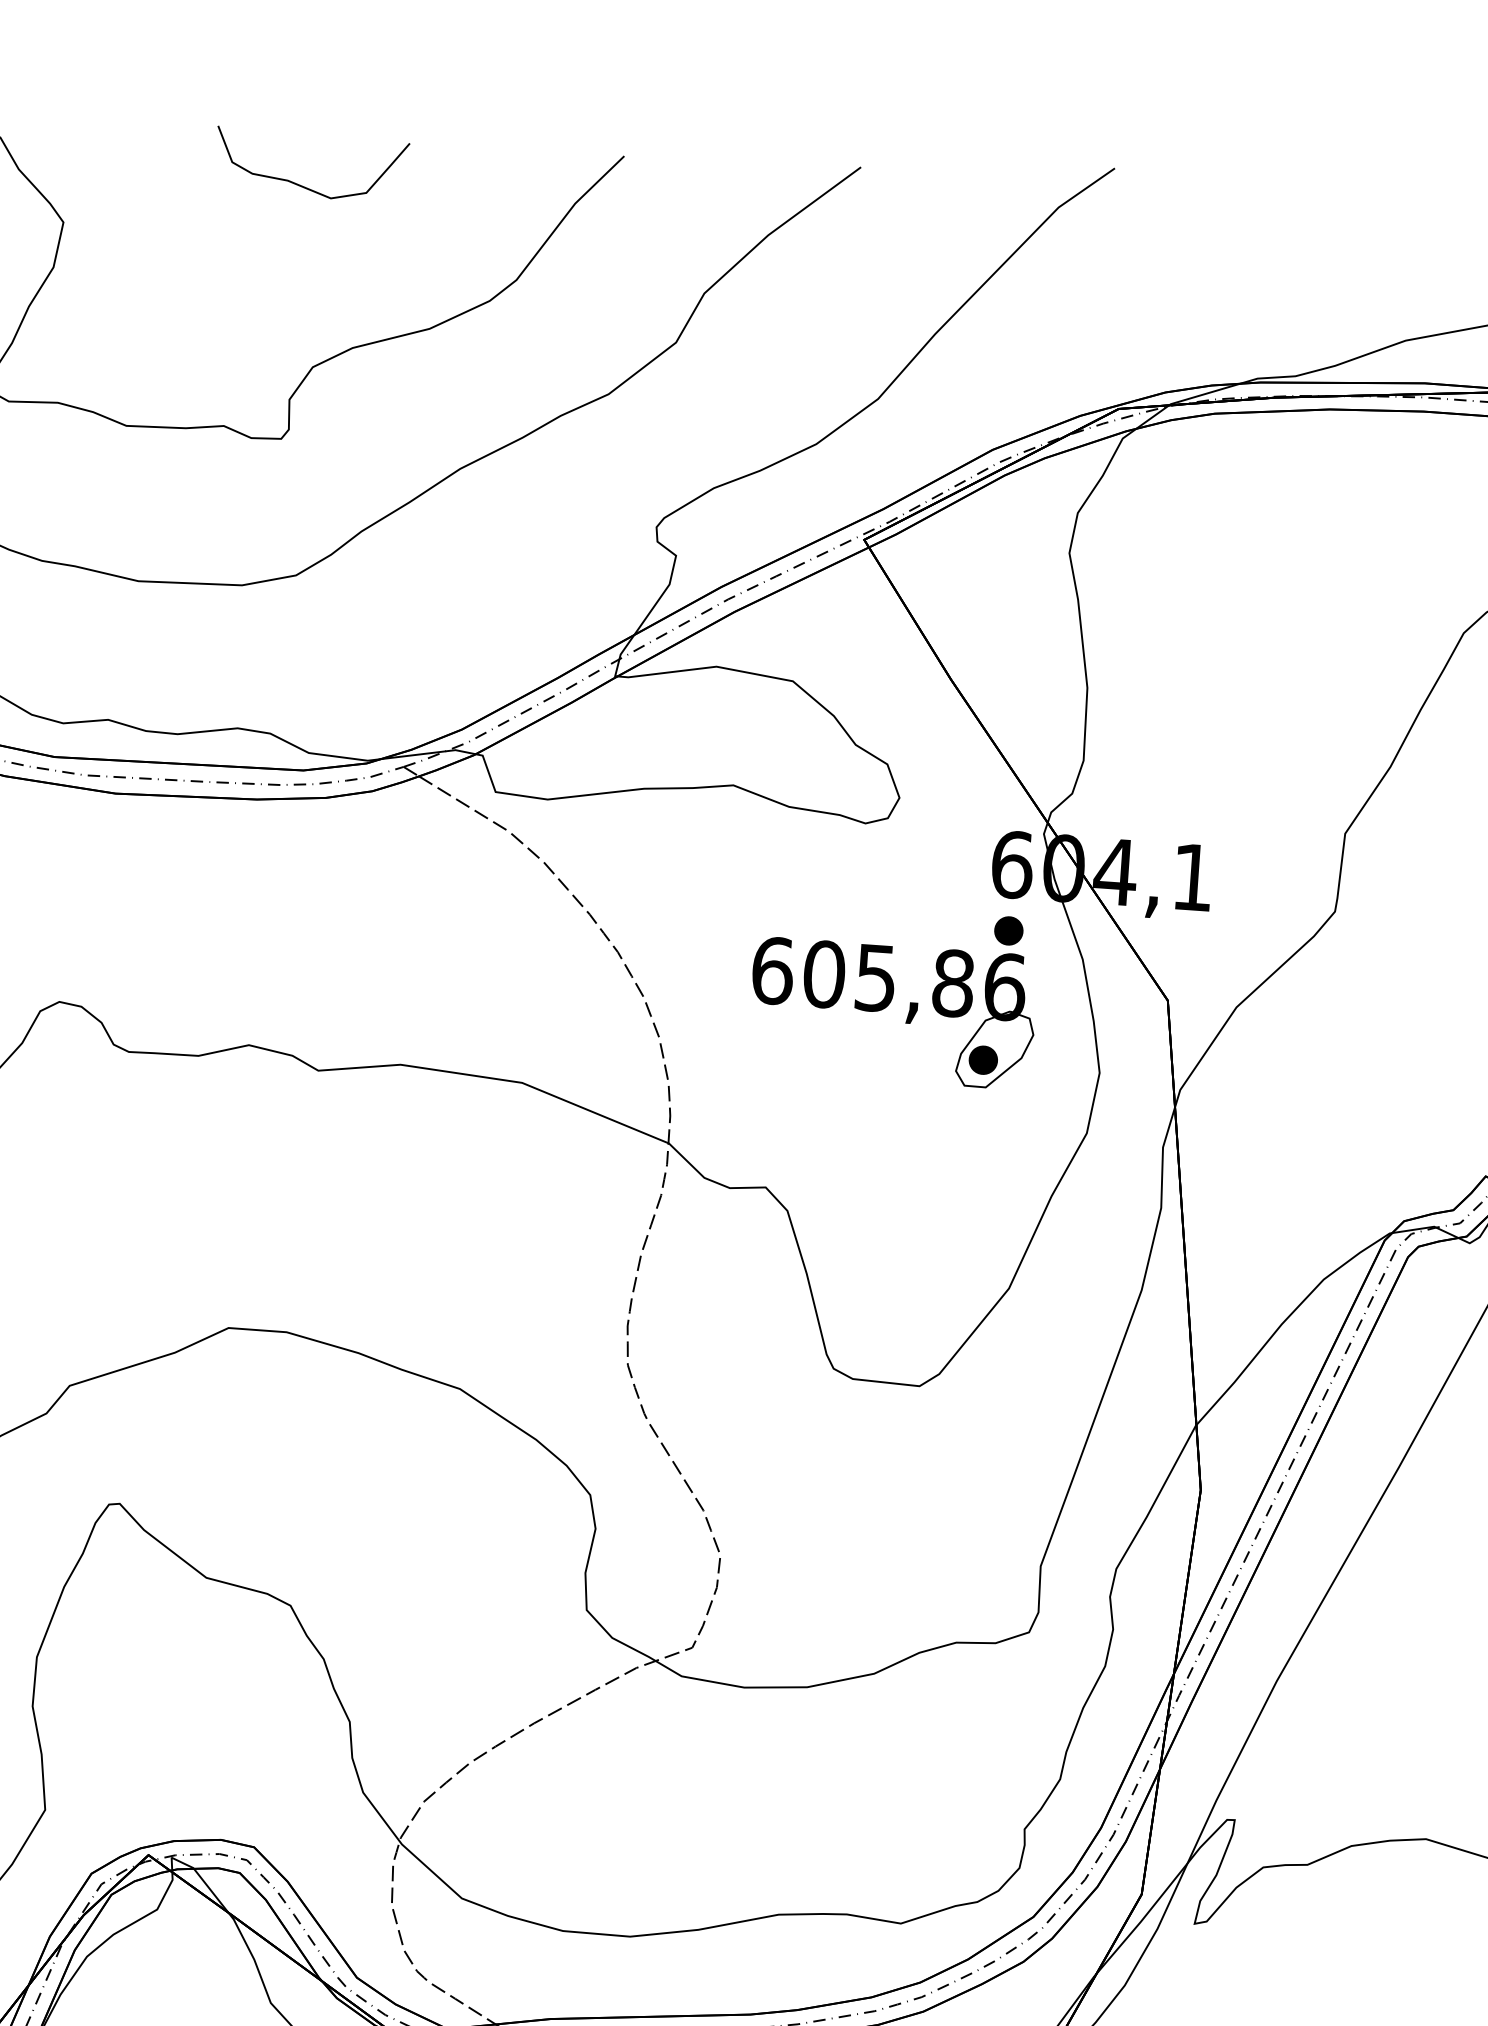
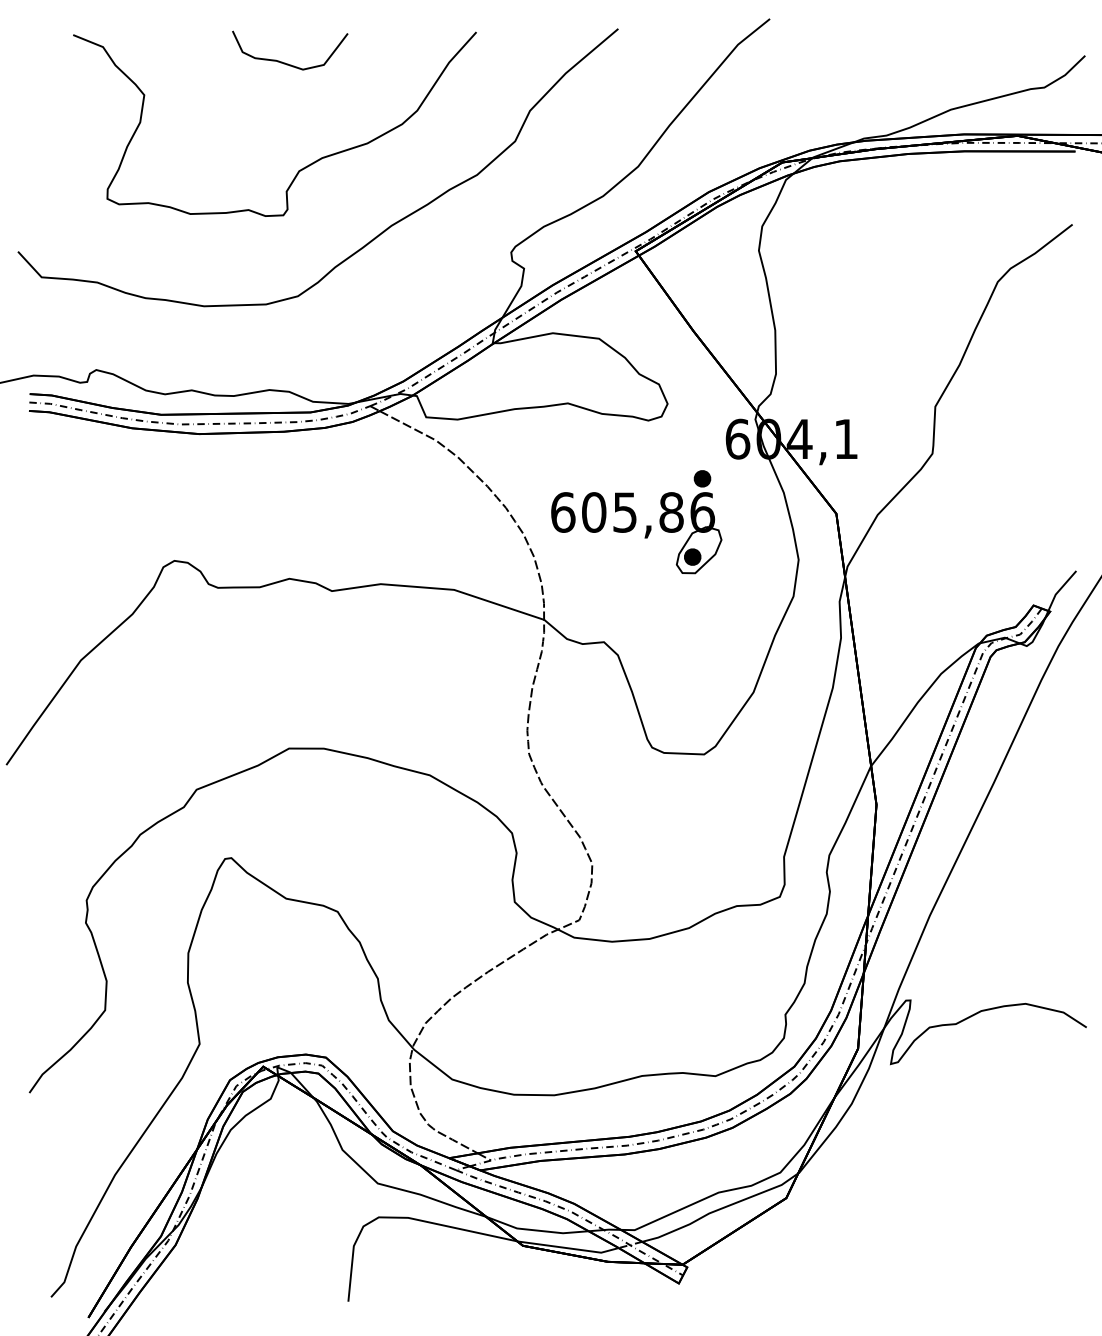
part: (893, 996) -> (636, 522), moved

